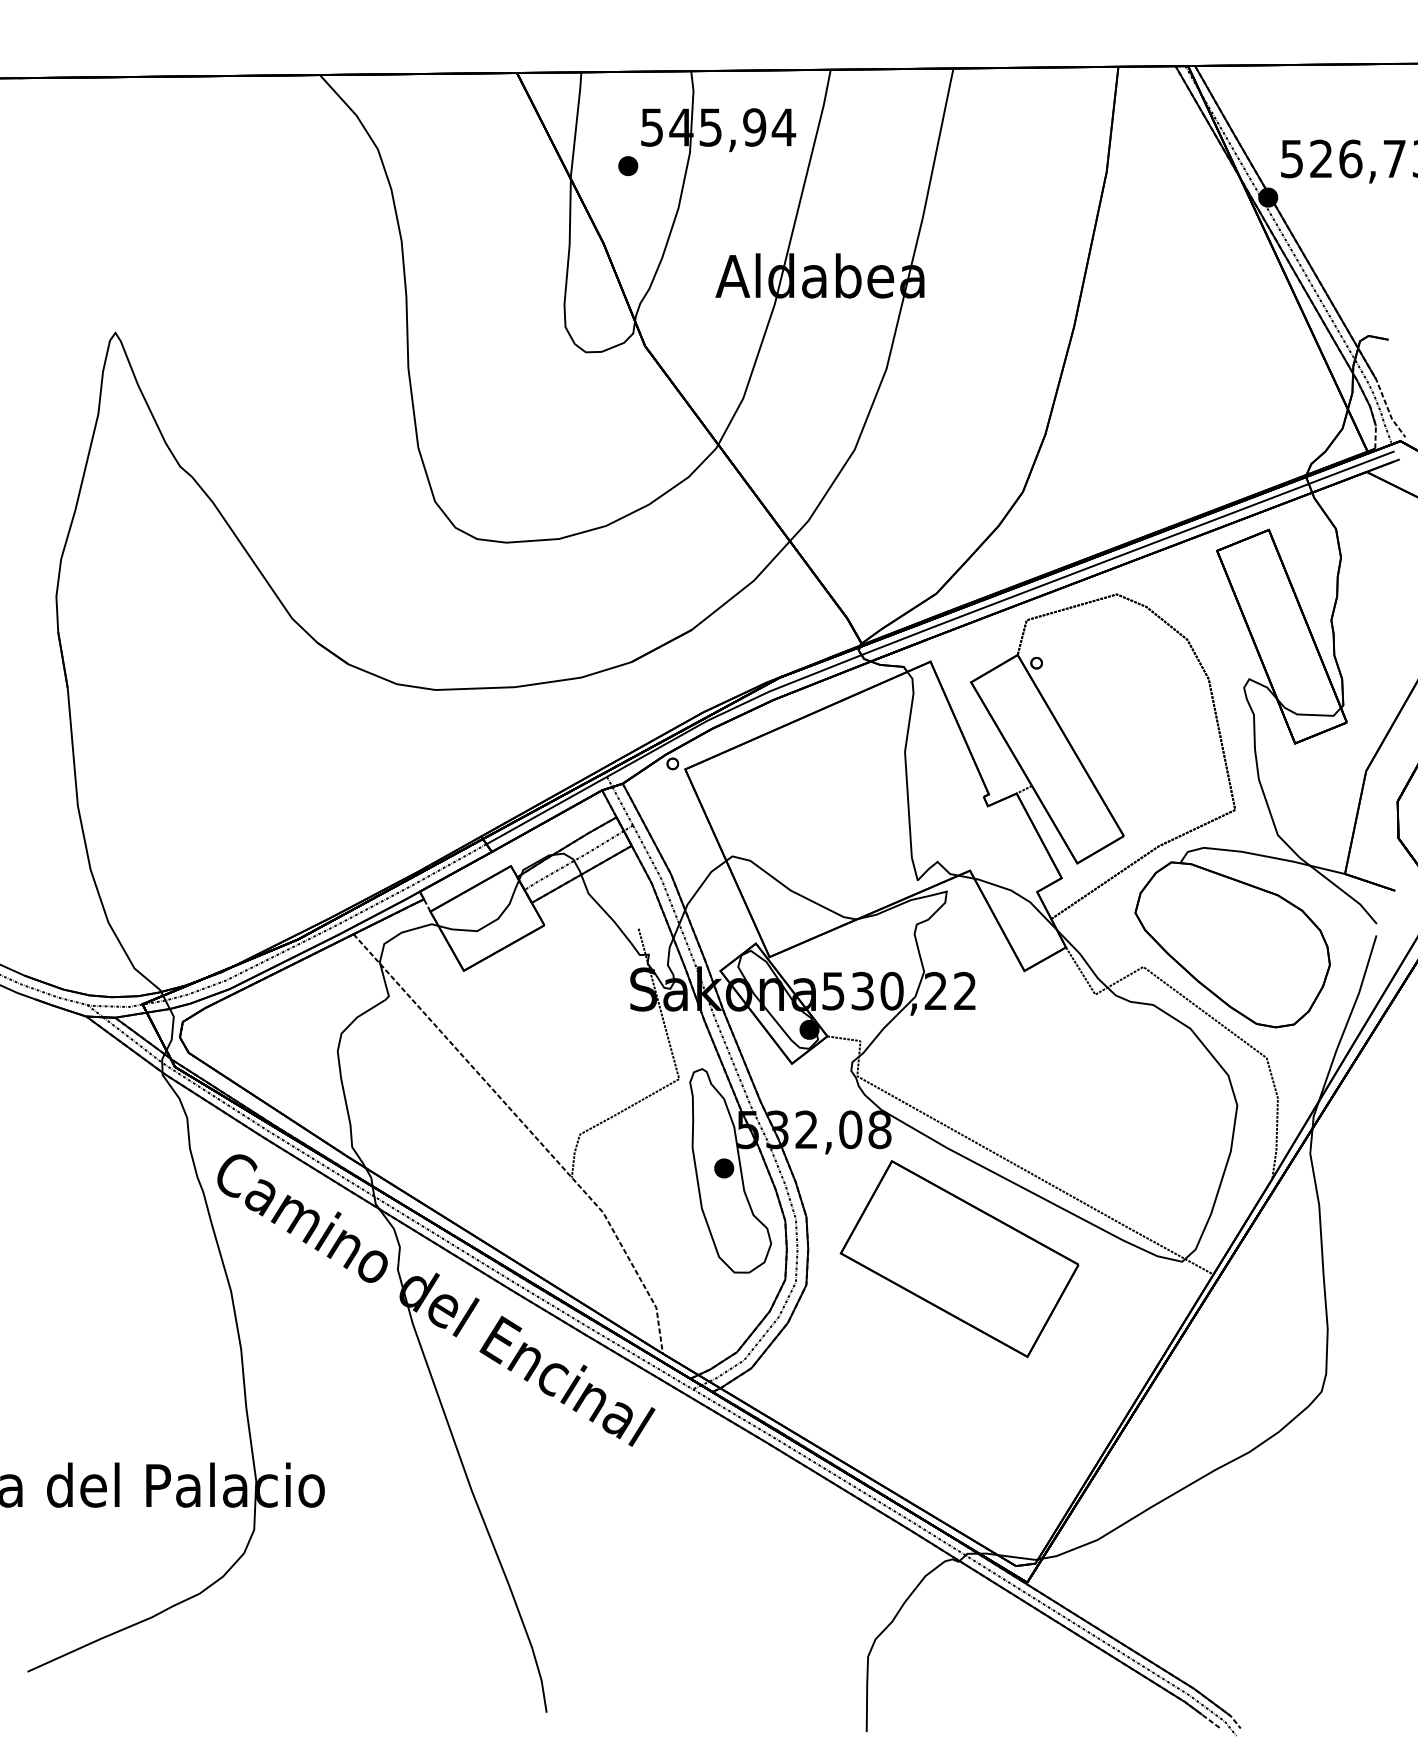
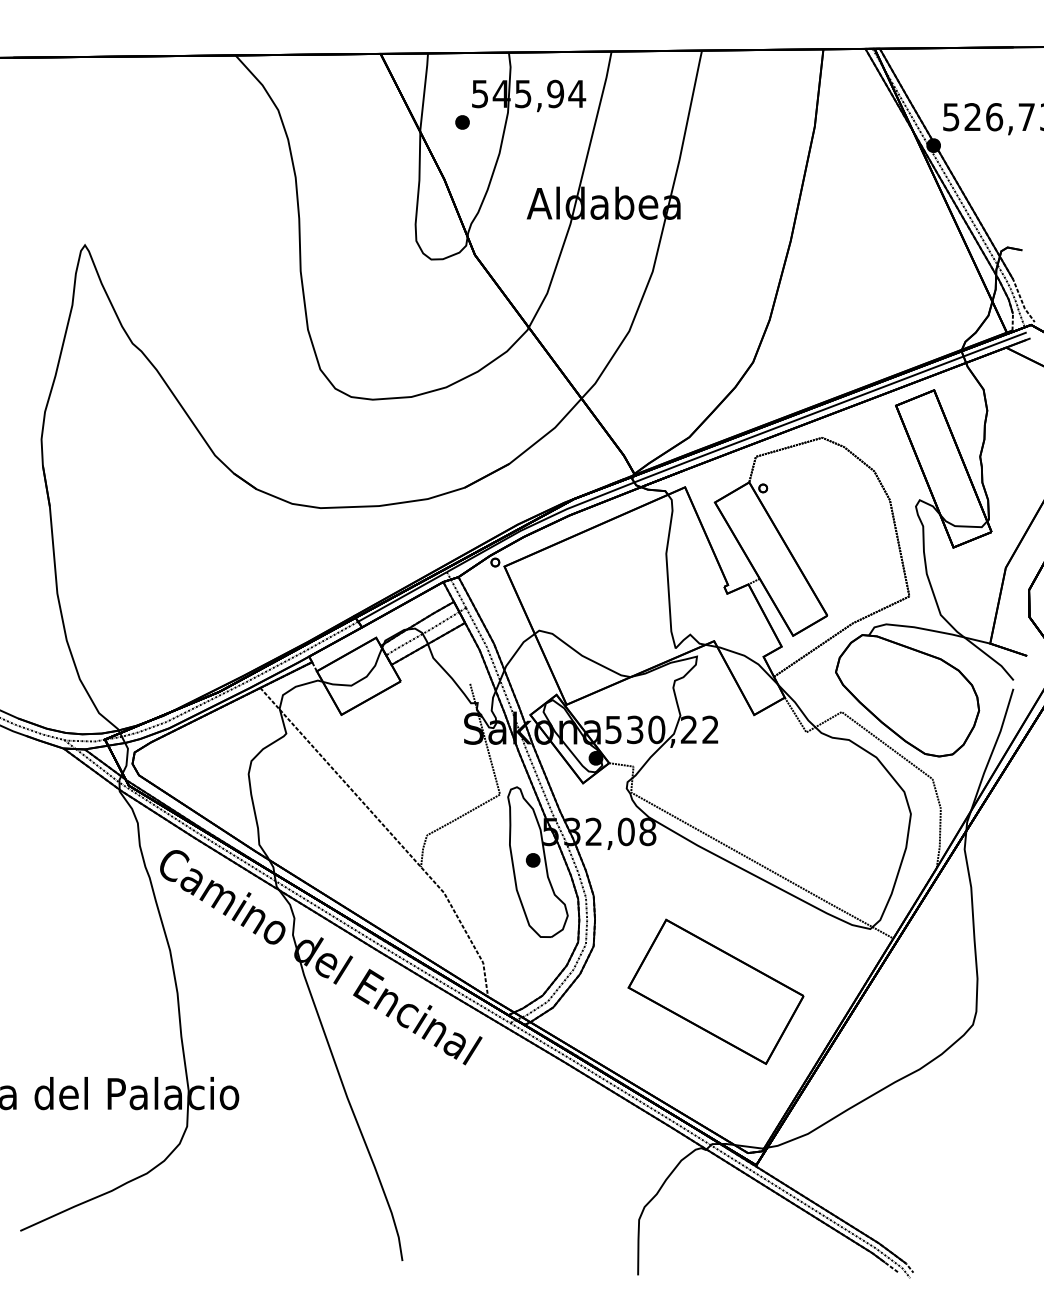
part: (959, 1258) -> (715, 991), moved

